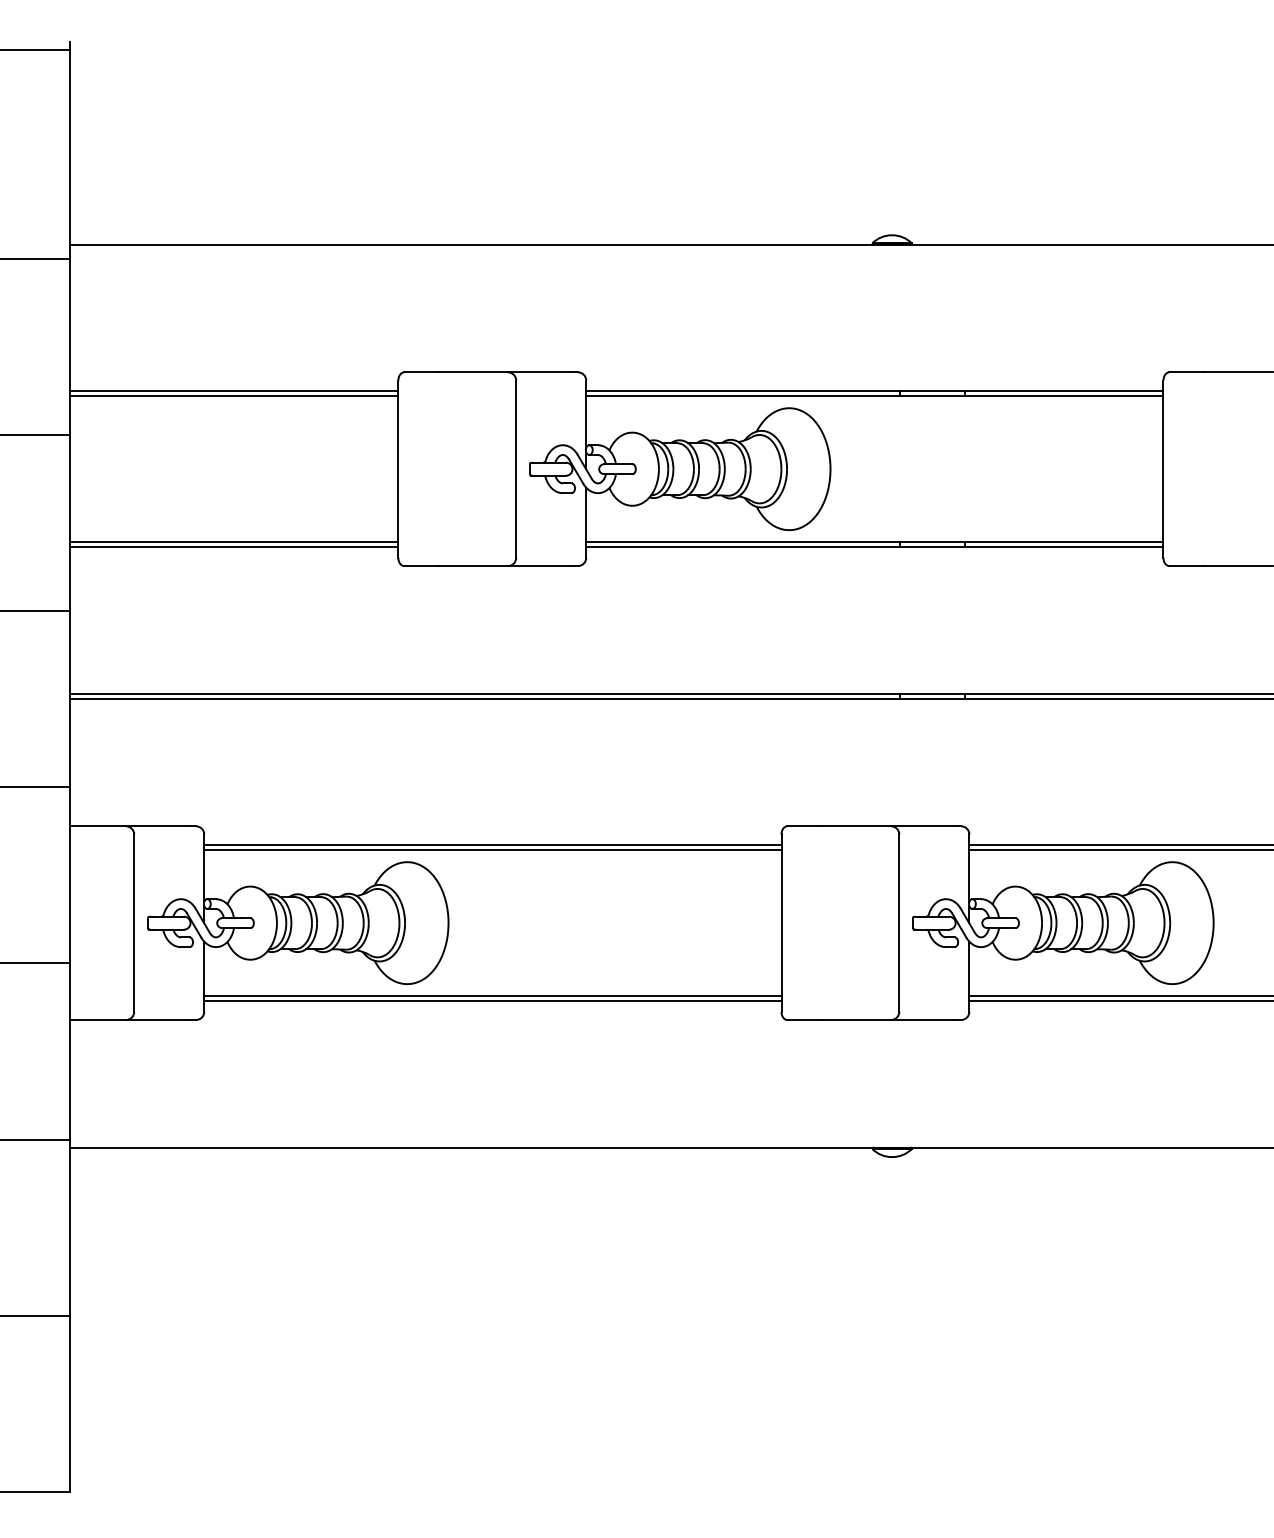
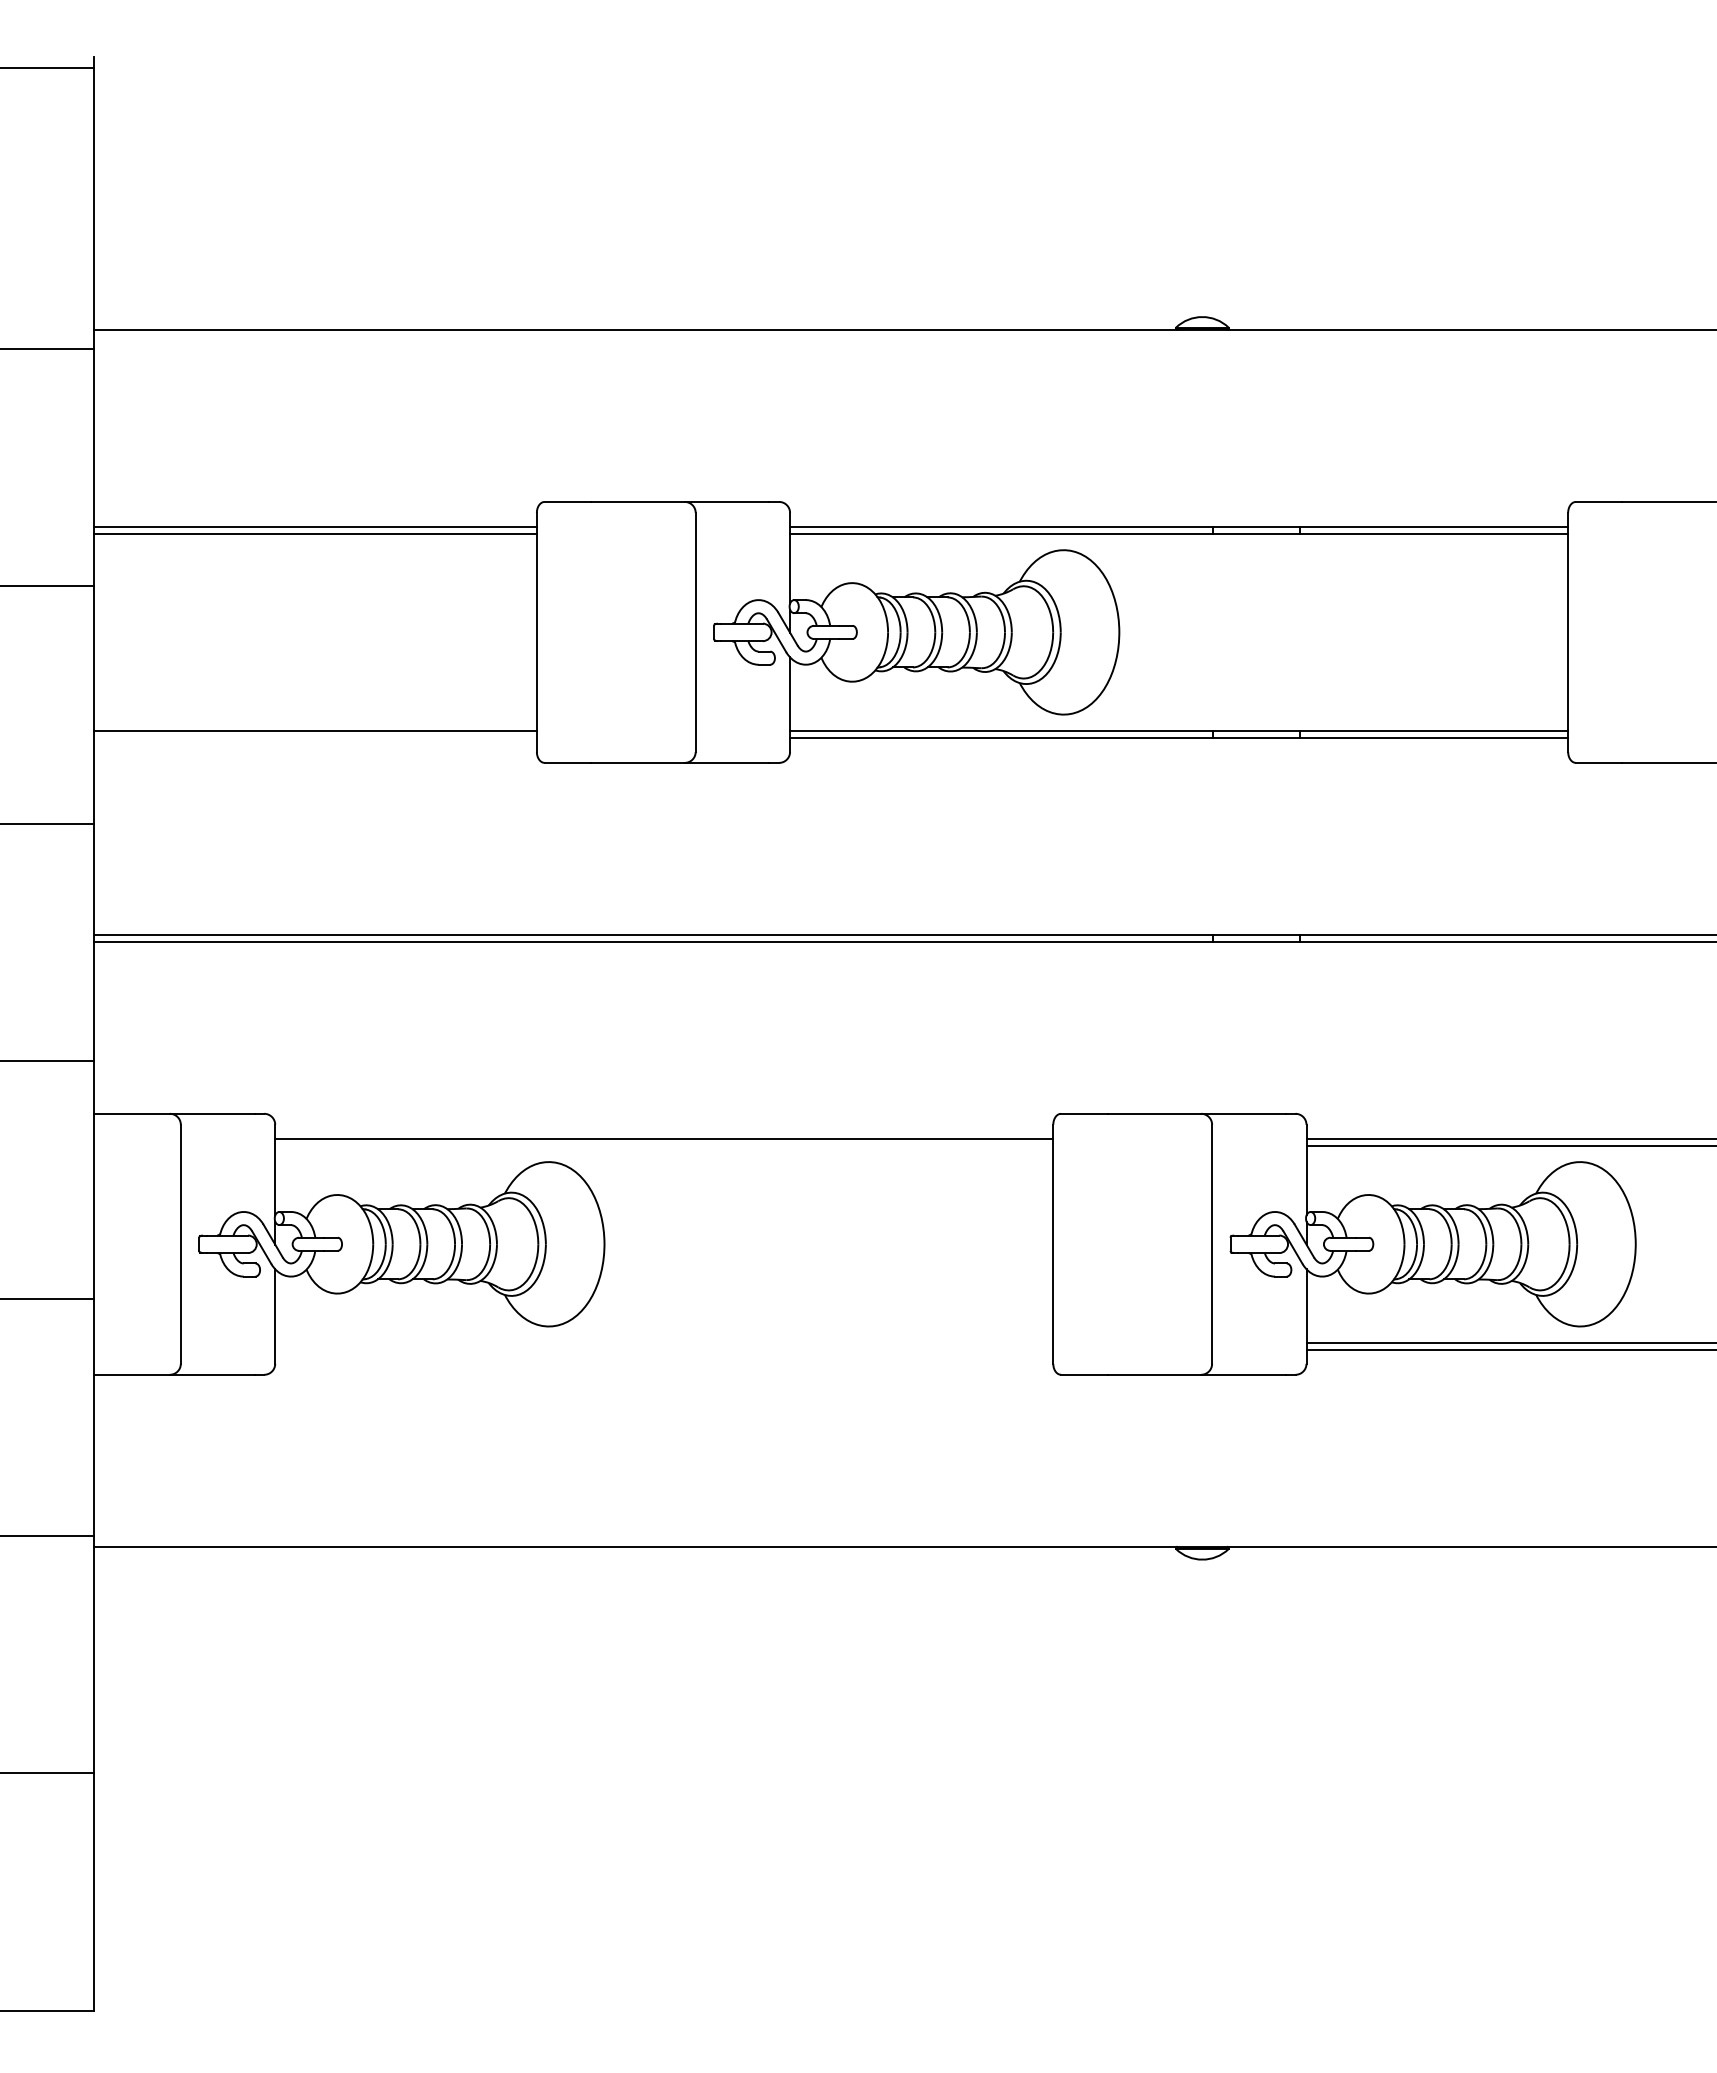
line: (234, 547) -> (315, 737), removed
line: (493, 849) -> (664, 1145), removed
line: (493, 996) -> (664, 1343), removed
line: (493, 1001) -> (664, 1349), removed

